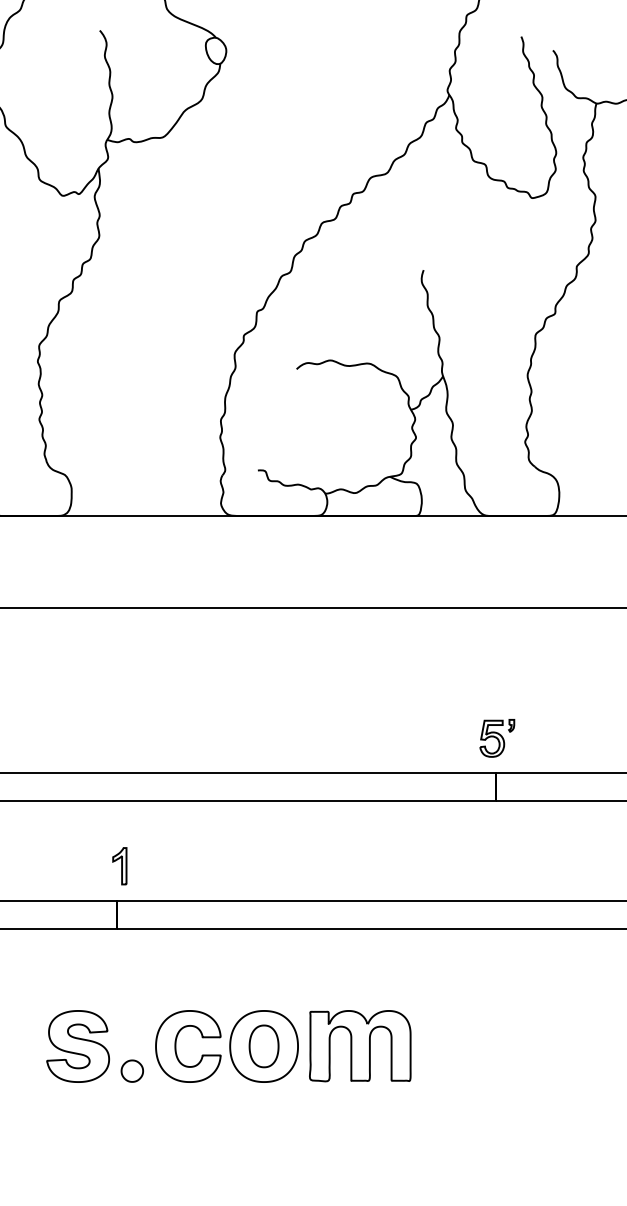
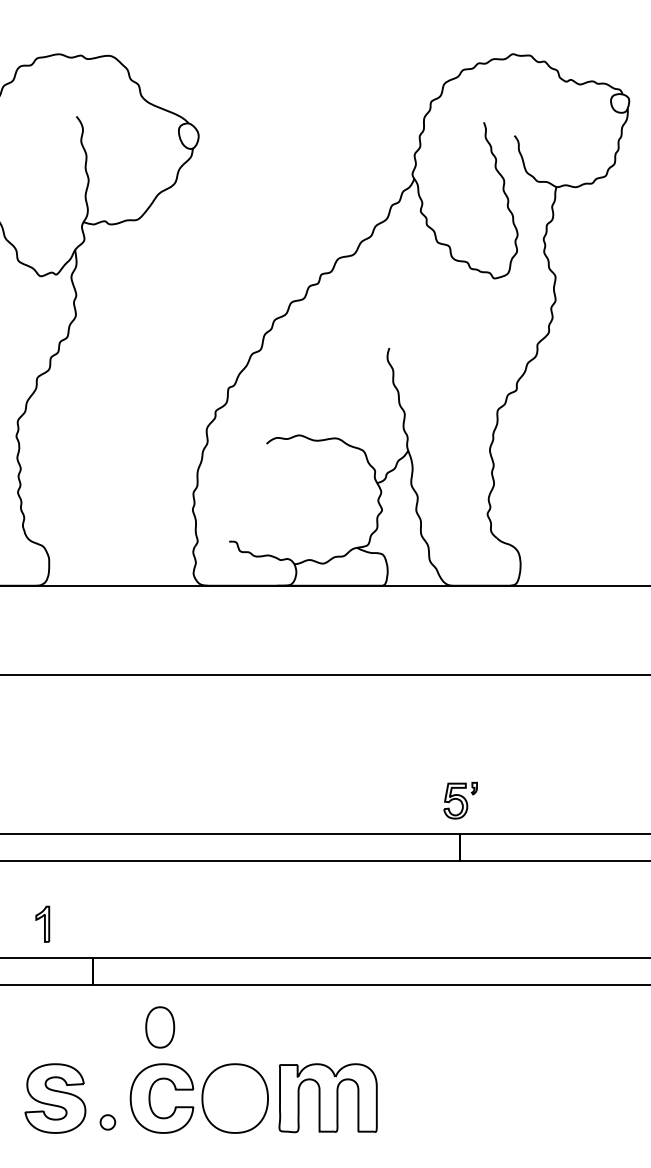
part: (119, 865) -> (42, 923), moved
part: (264, 1046) -> (160, 1027), moved
part: (131, 1071) -> (107, 1122), size x0.7

